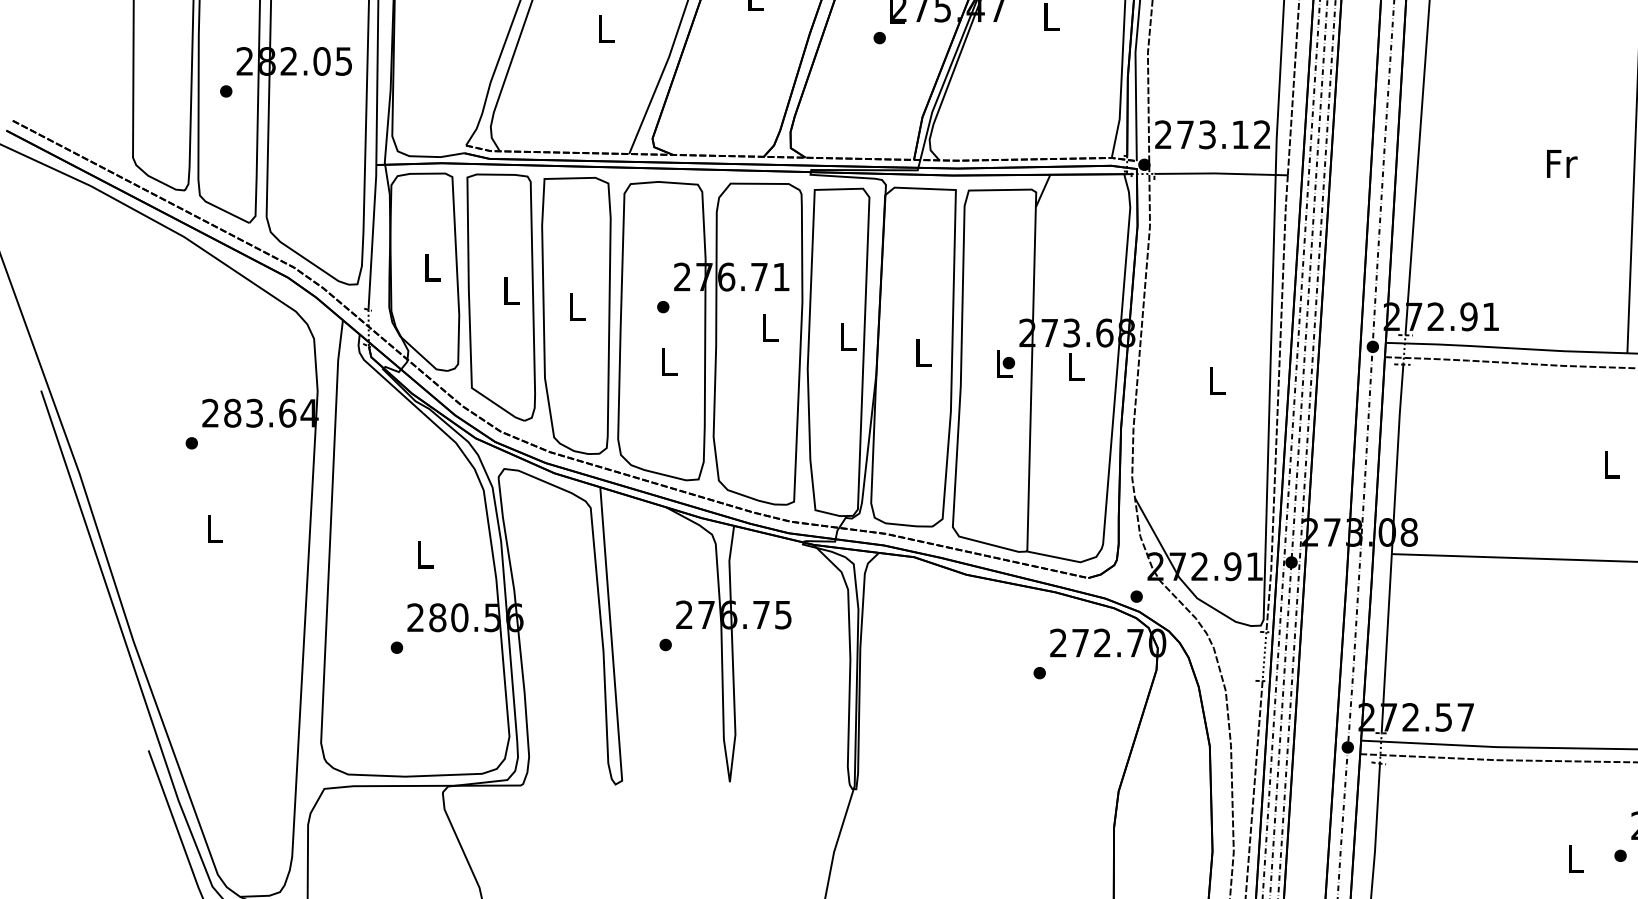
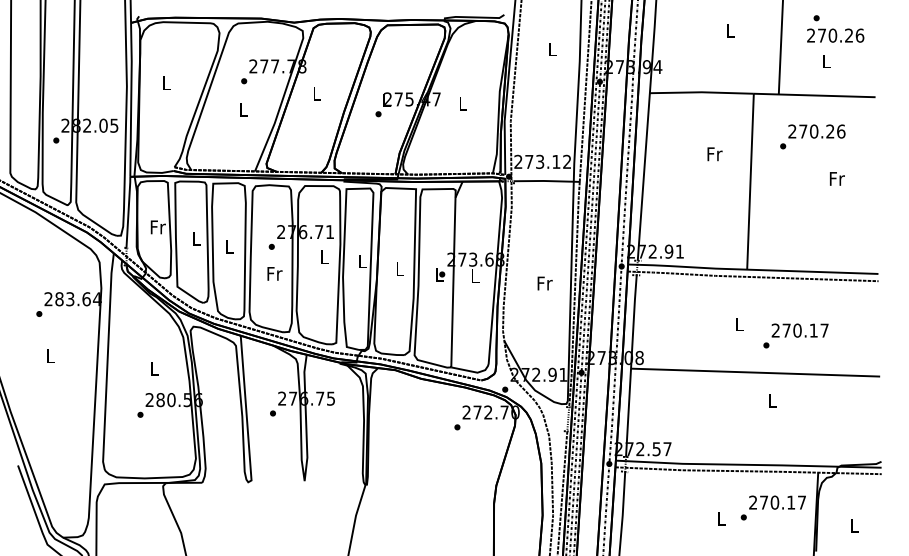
text: (1561, 164) -> (714, 154), moved
text: (431, 267) -> (157, 227), L -> Fr
text: (668, 361) -> (274, 273), L -> Fr
text: (1216, 381) -> (544, 283), L -> Fr

